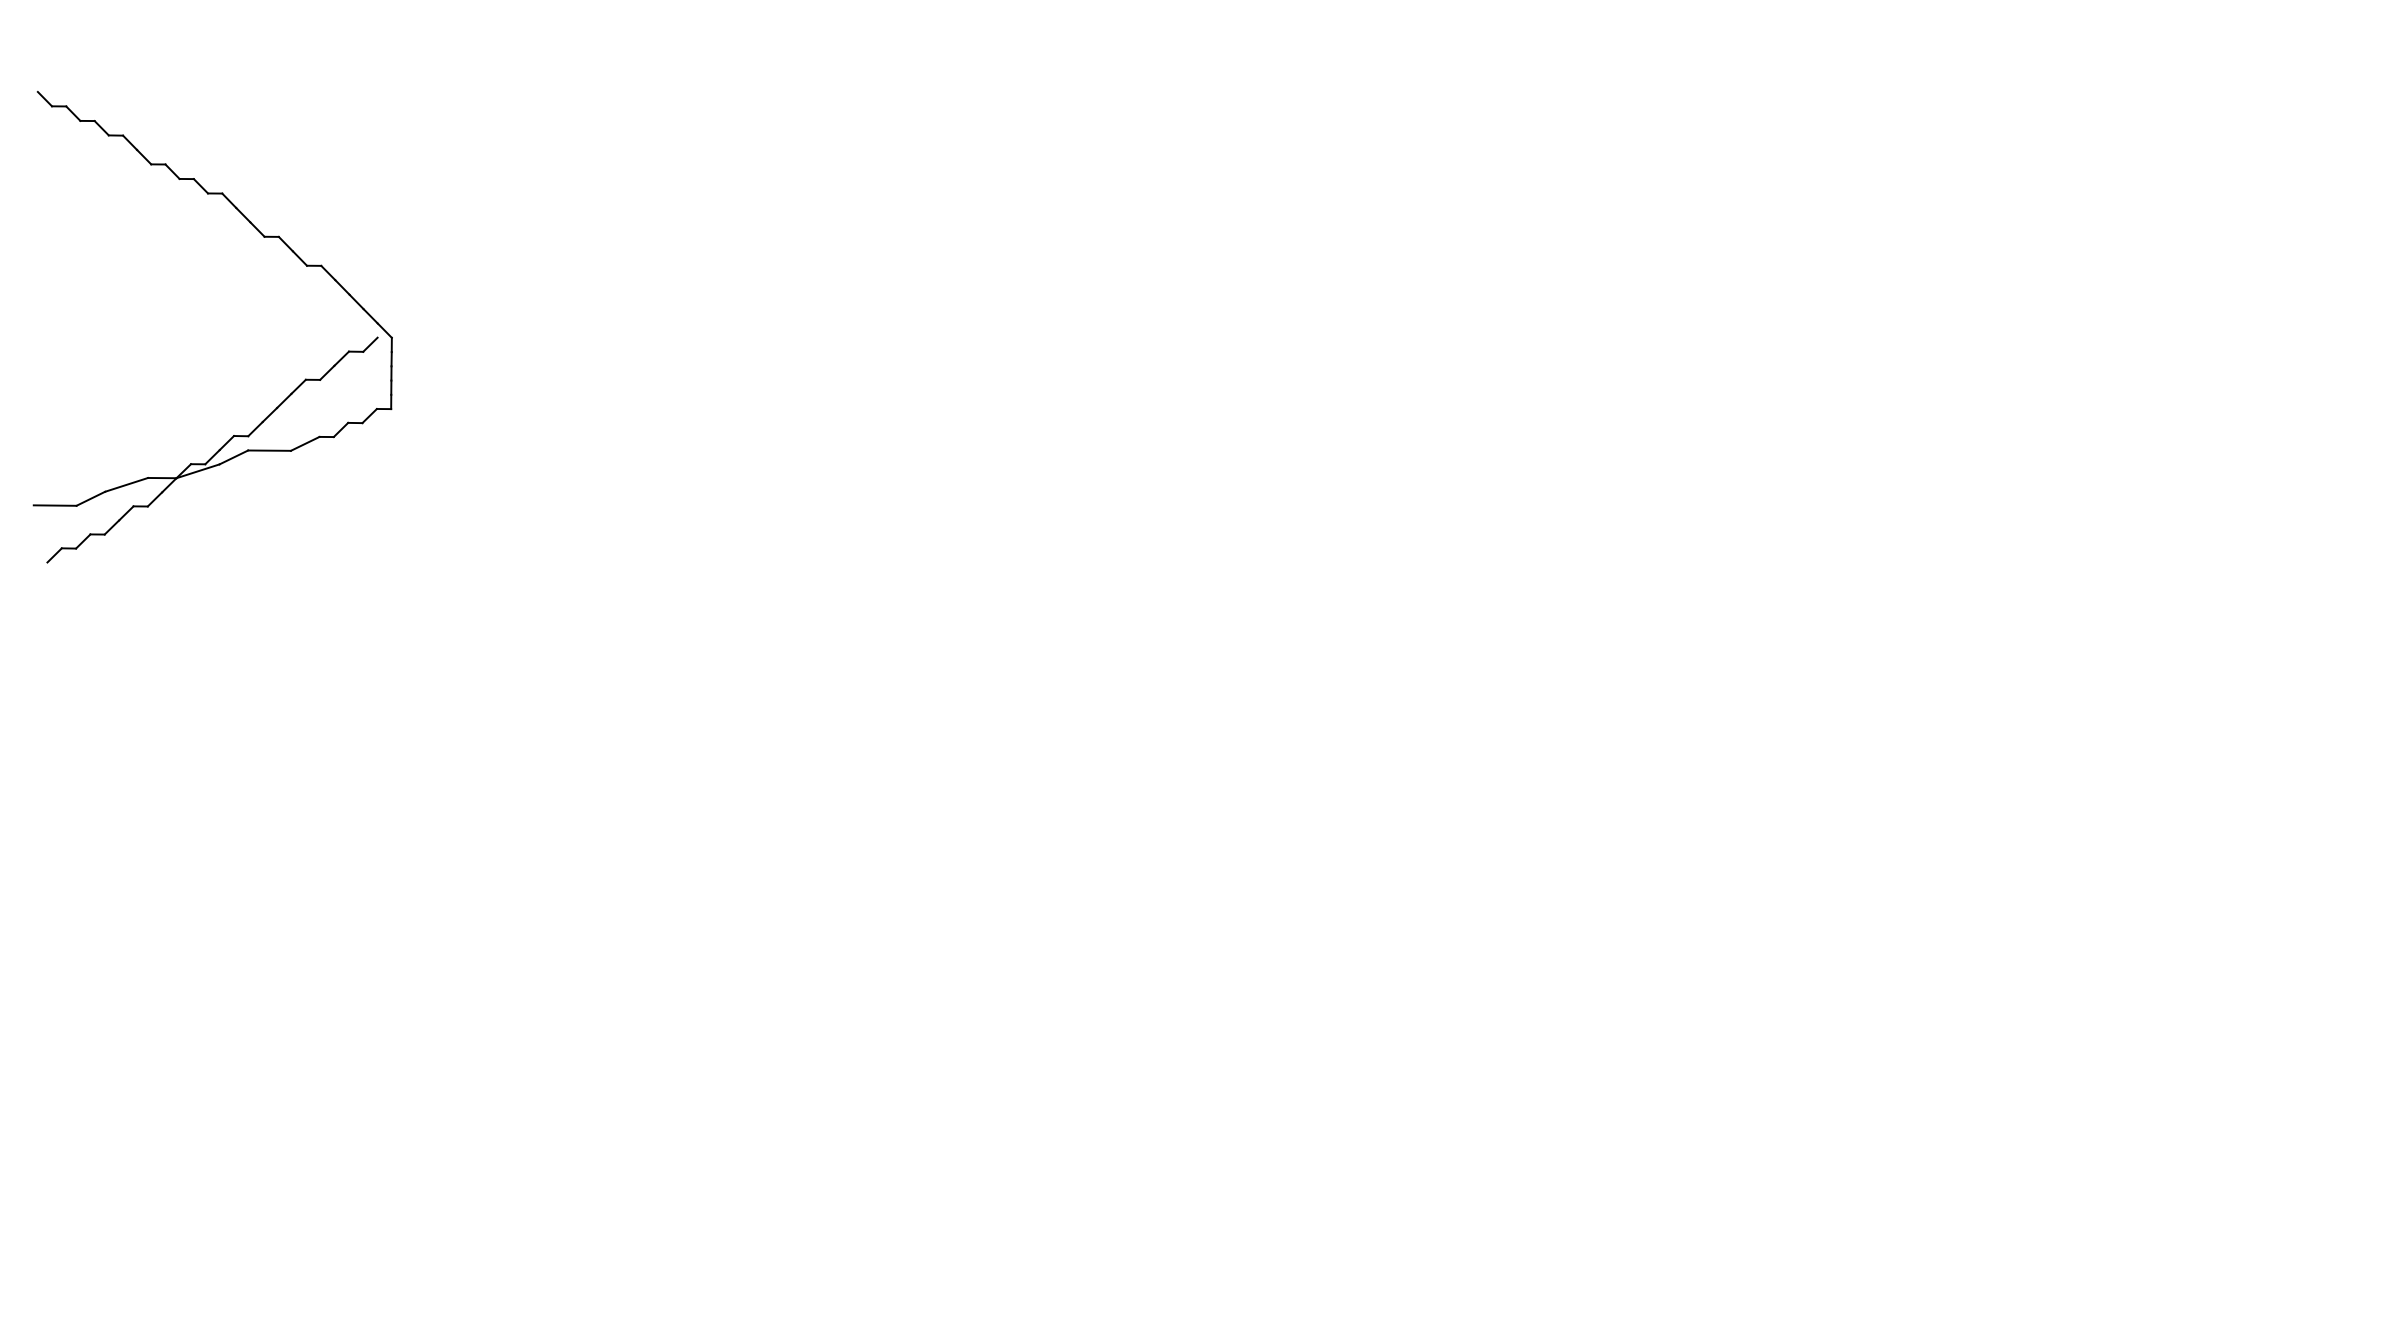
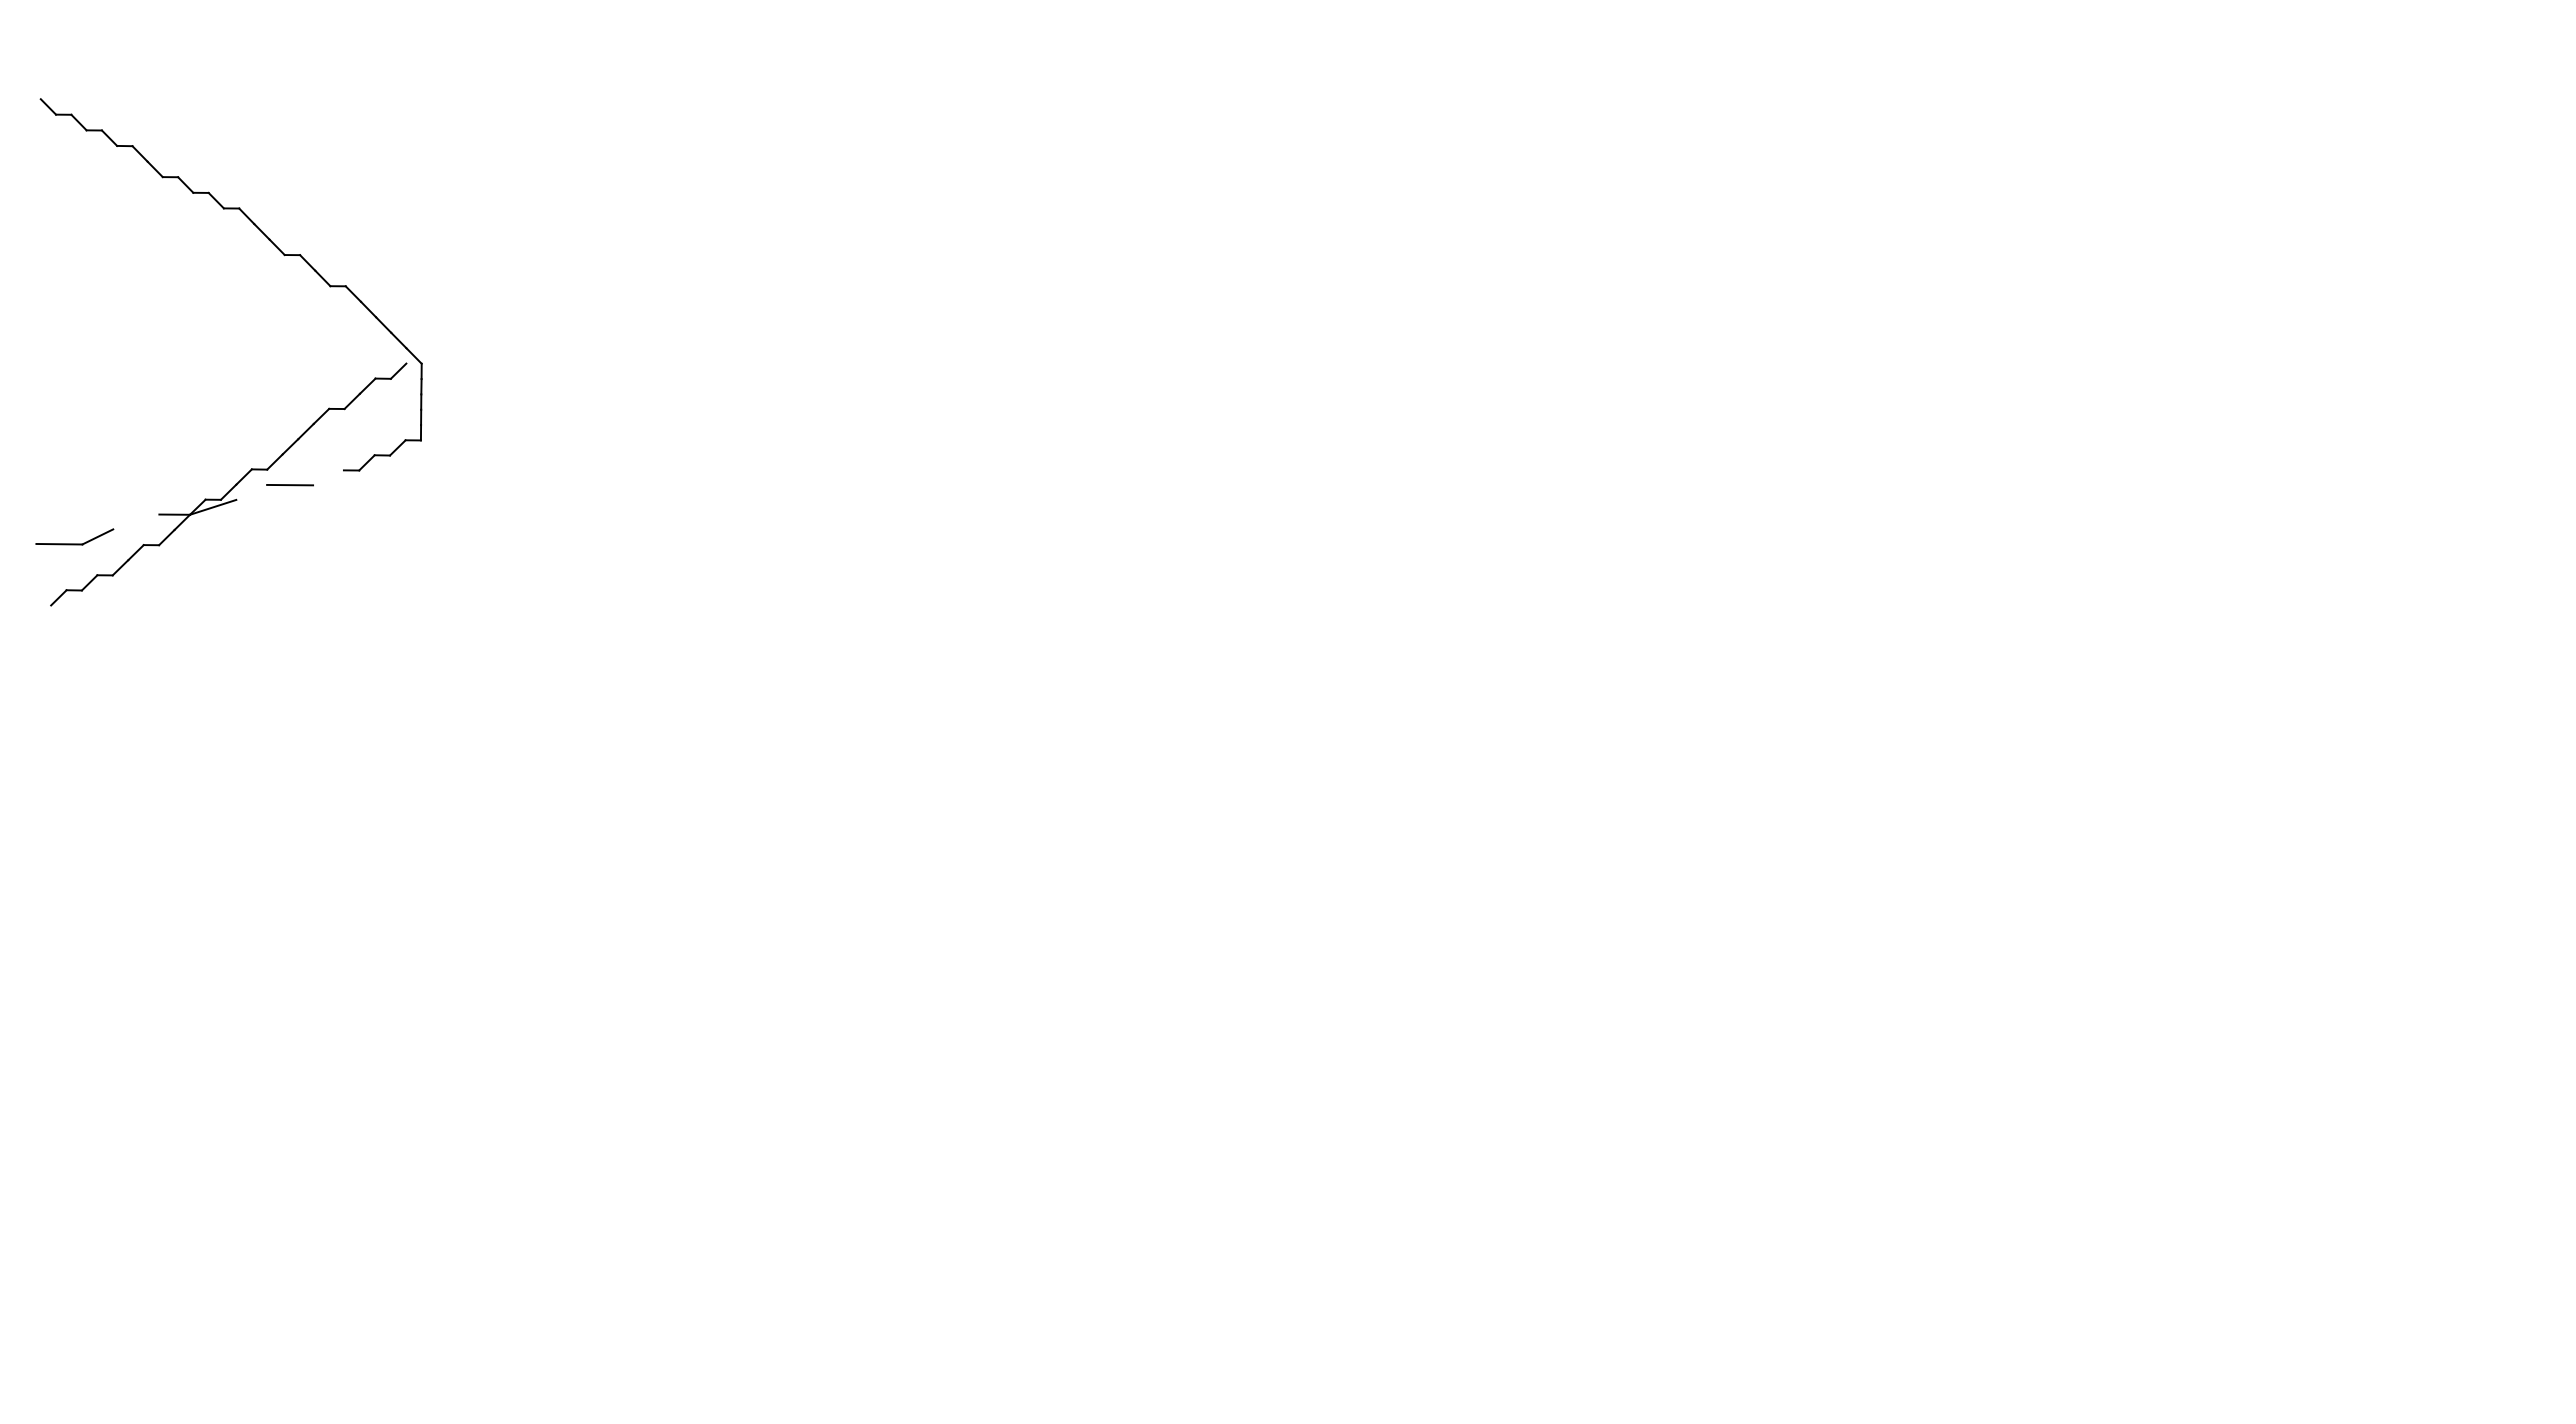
line: (305, 443) -> (328, 477), removed
line: (233, 456) -> (251, 491), removed
line: (126, 484) -> (136, 521), removed

